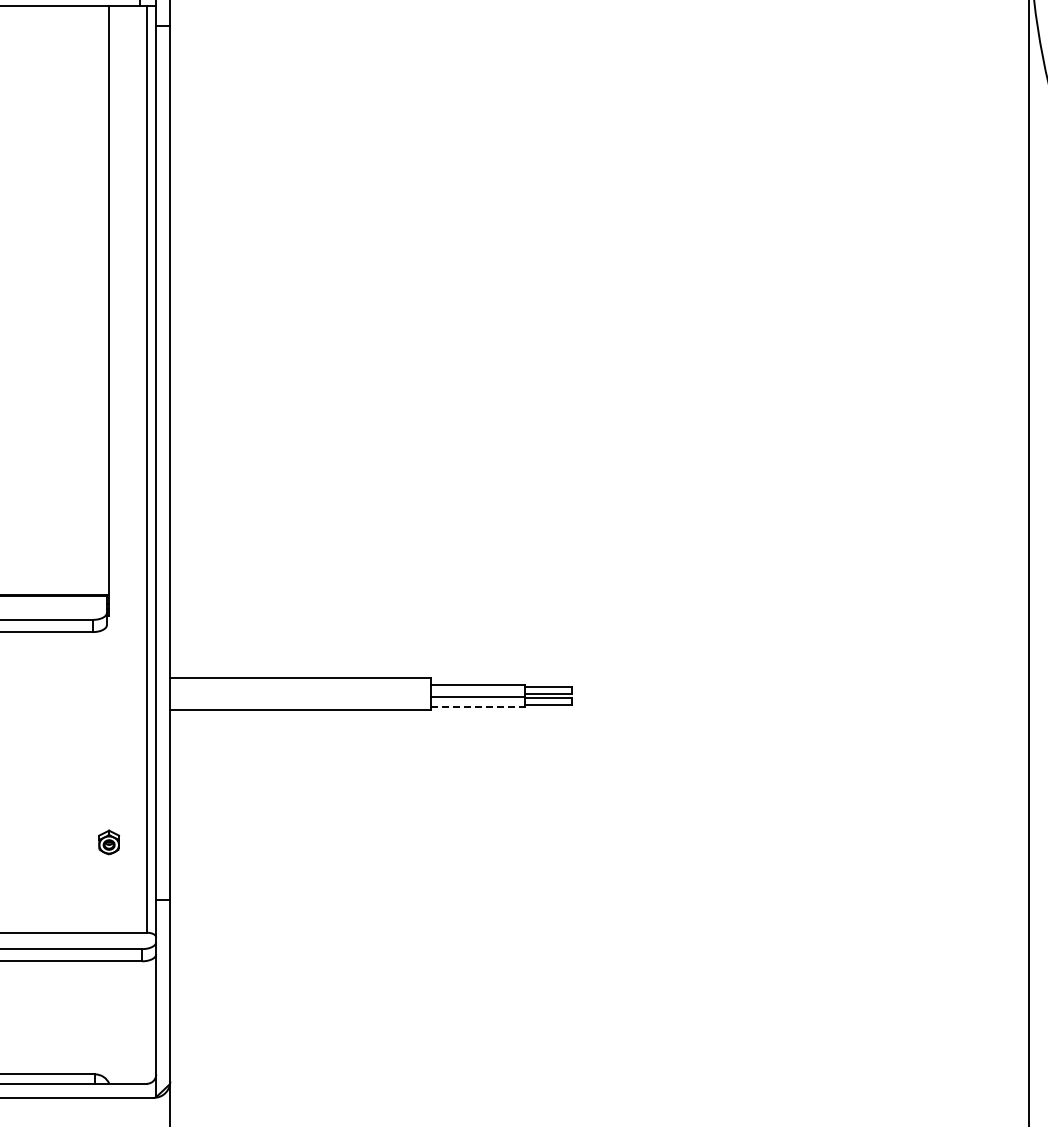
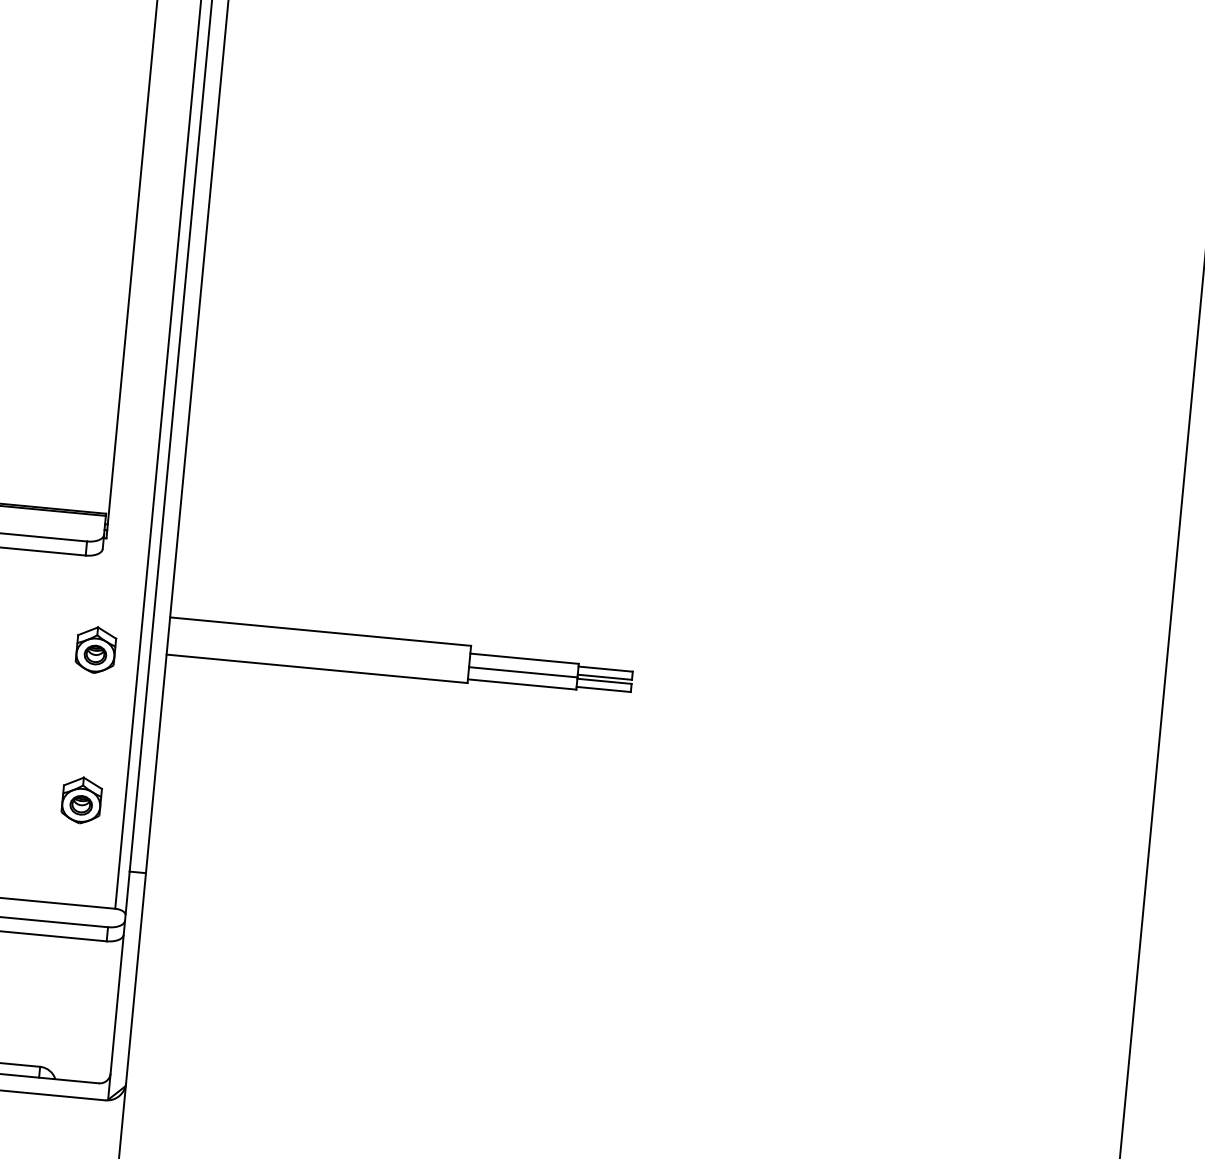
line: (477, 707) -> (521, 684), dashed -> solid
part: (108, 711) -> (95, 649), added
part: (108, 842) -> (80, 800), size x1.67

